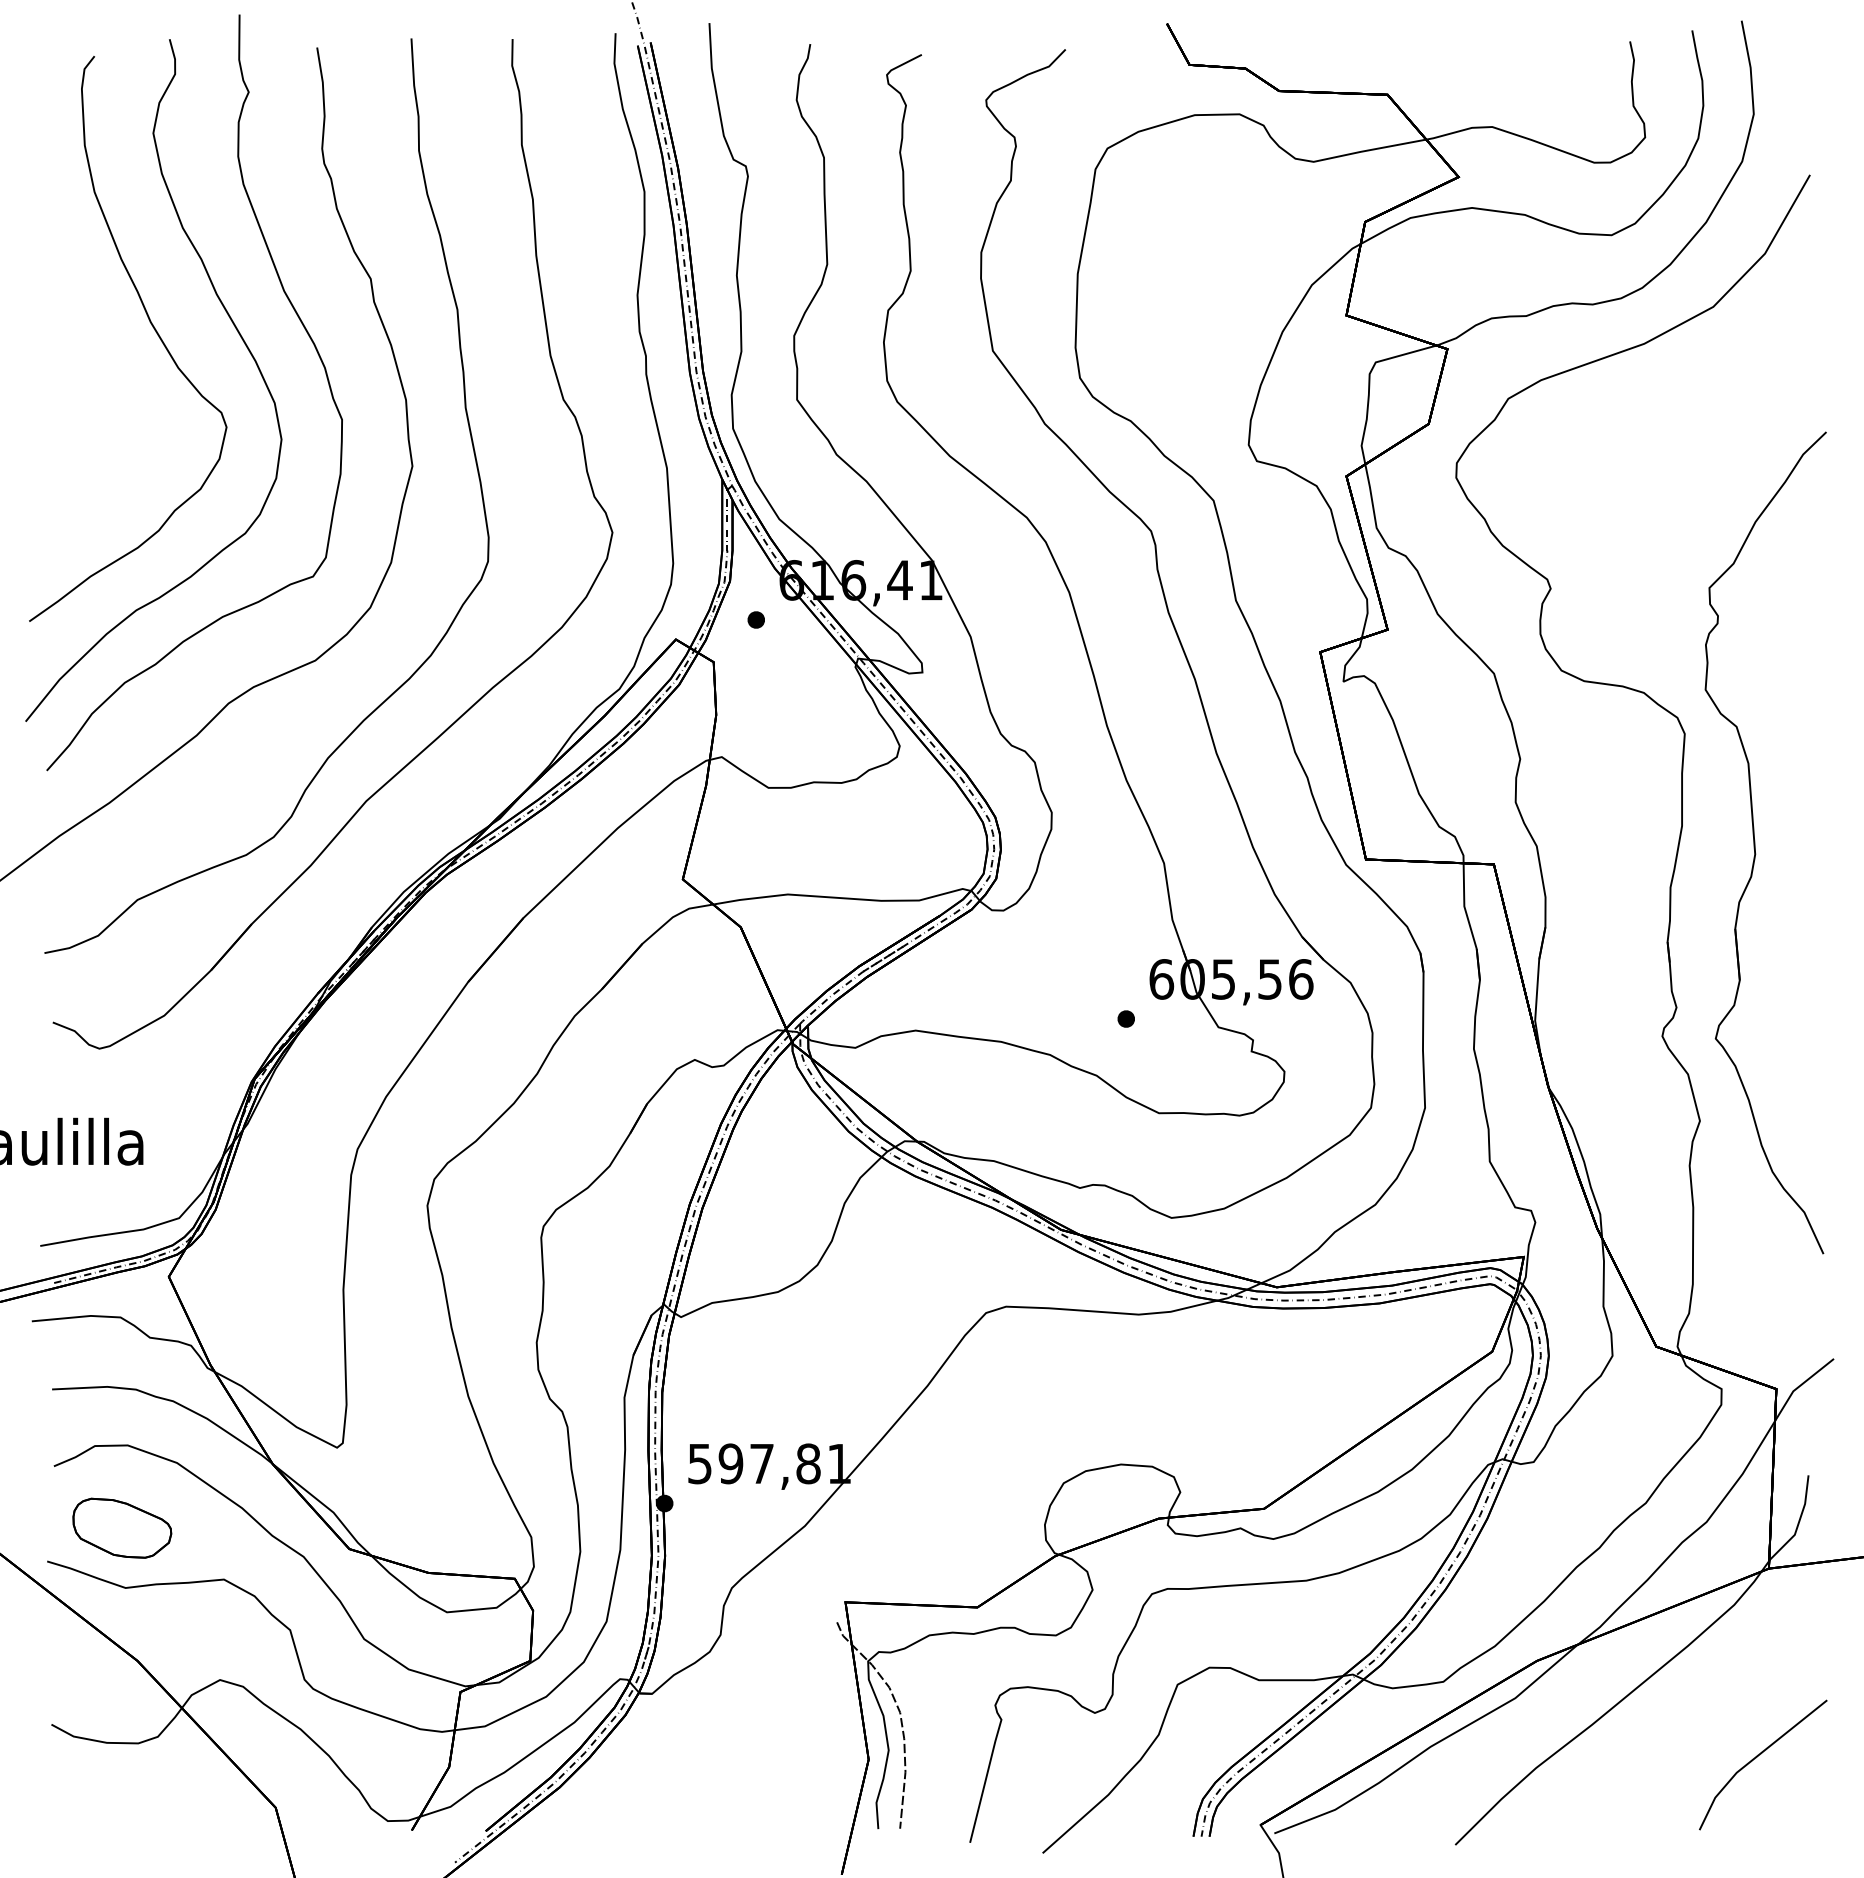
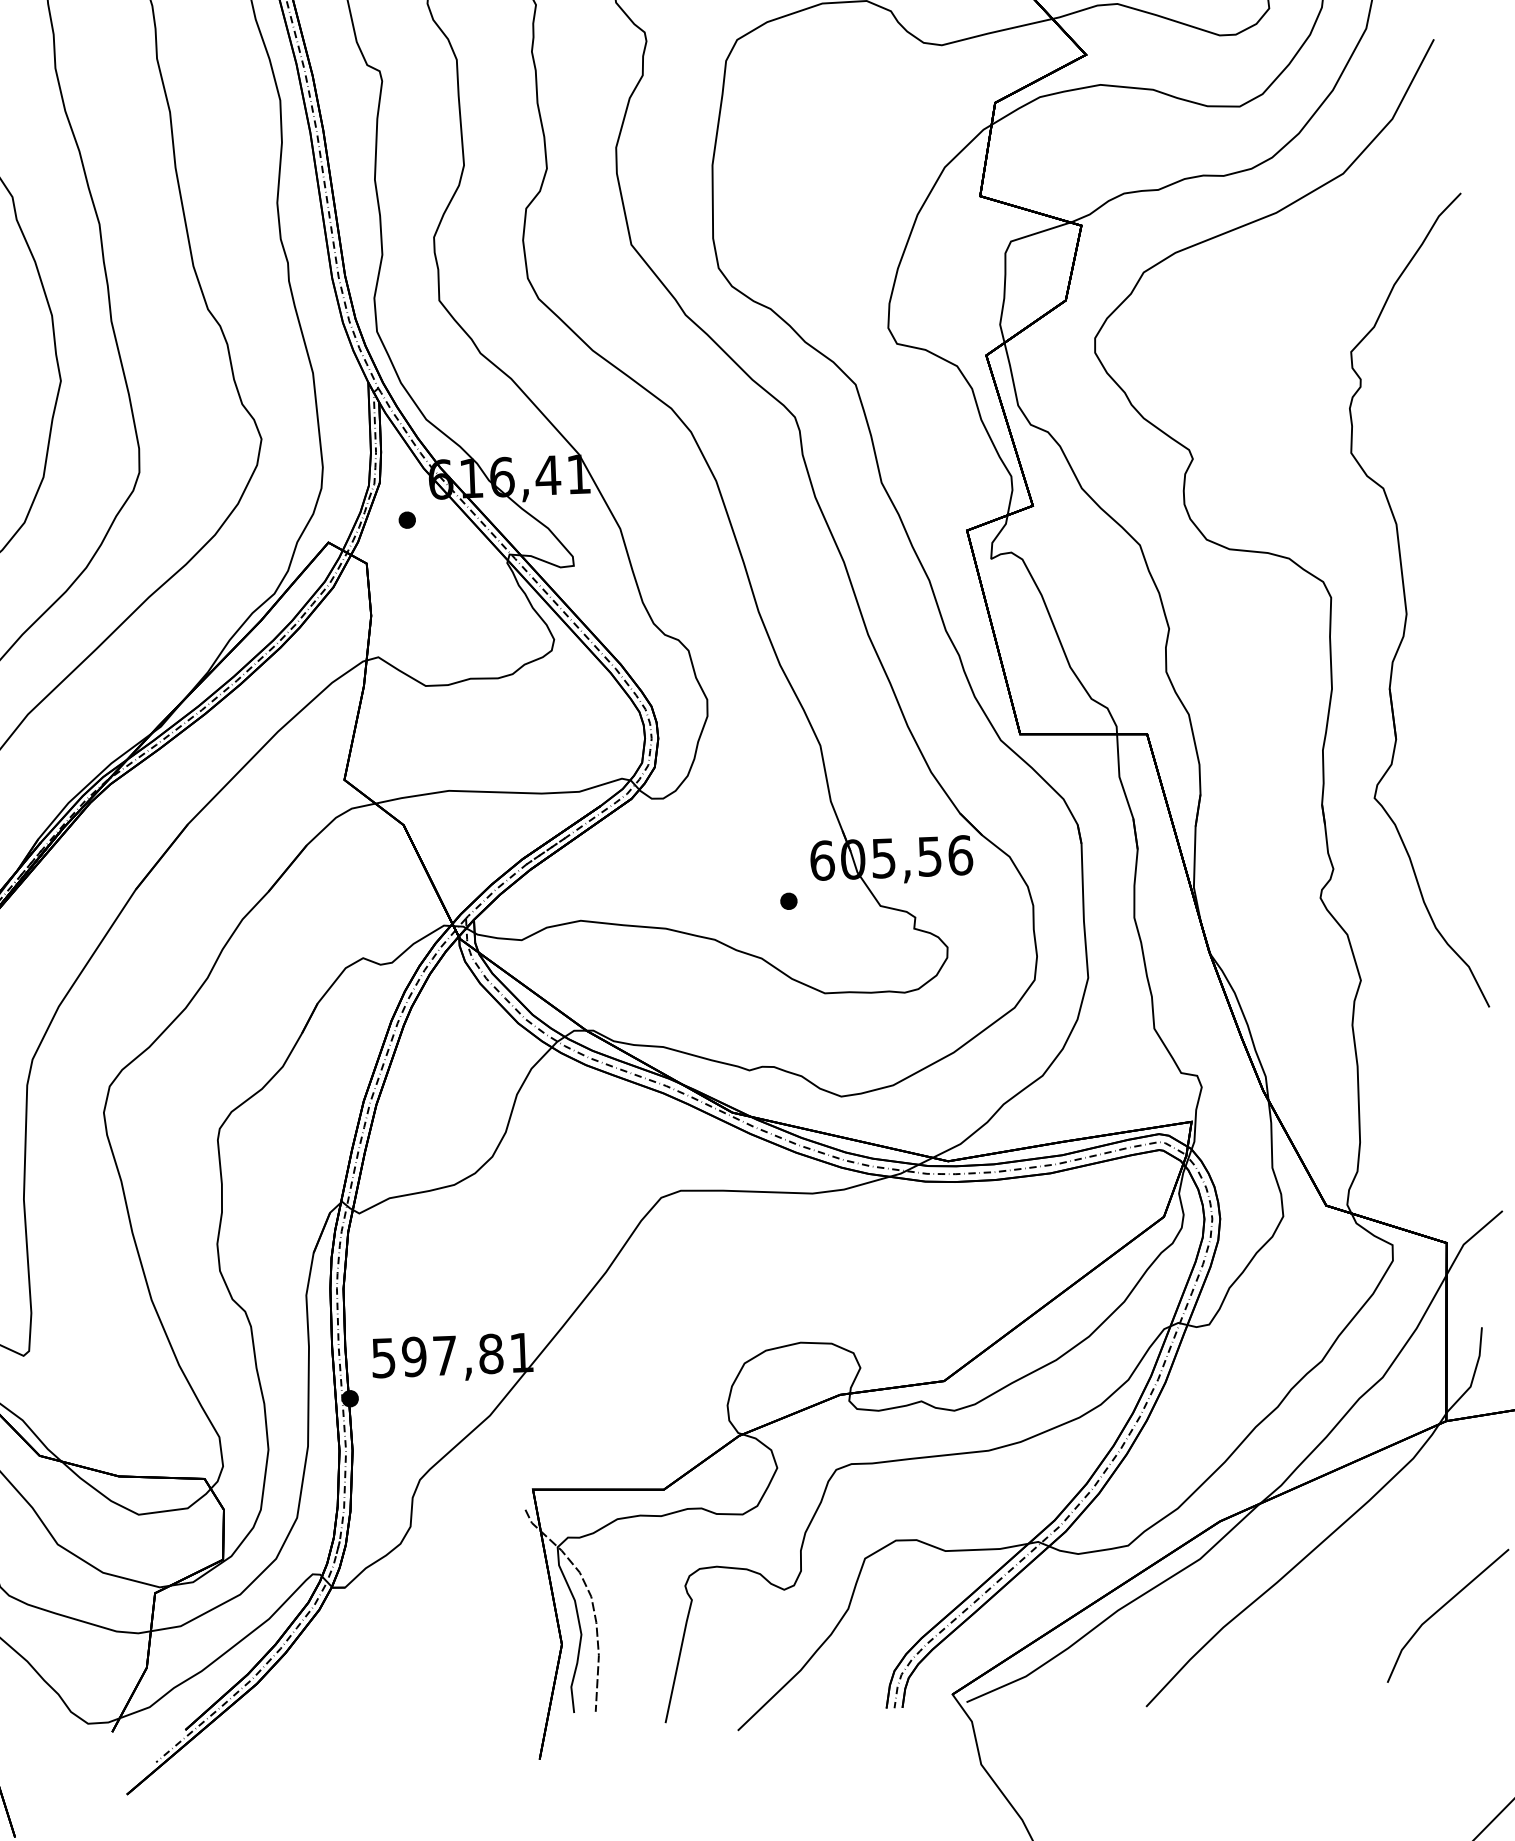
part: (1755, 842) -> (1406, 602), moved

